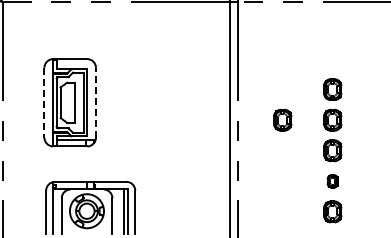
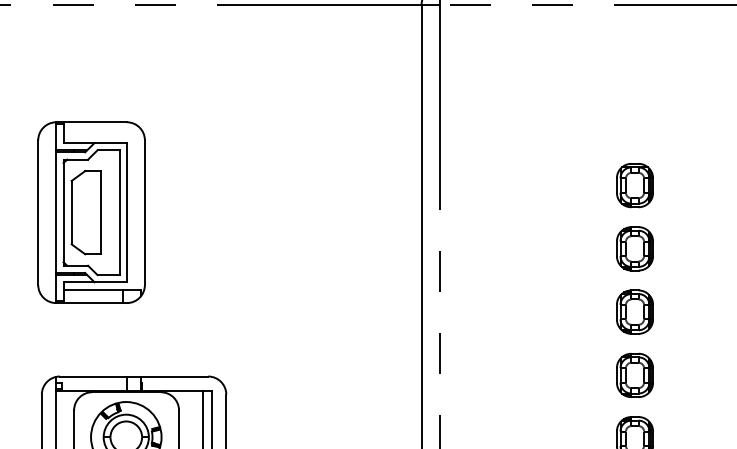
line: (44, 102) -> (38, 212), dashed -> solid
line: (95, 102) -> (143, 212), dashed -> solid
part: (282, 119) -> (531, 247), removed
part: (332, 181) -> (634, 375), size x1.67

